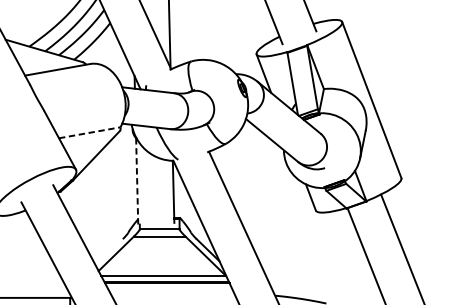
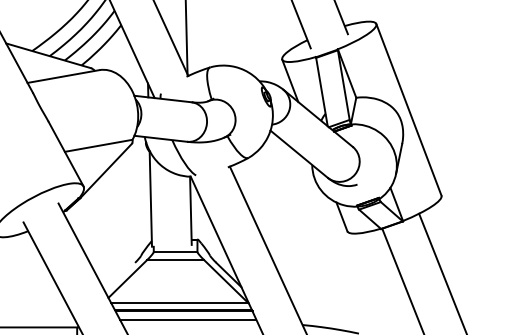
line: (90, 132) -> (99, 145), dashed -> solid
line: (136, 181) -> (150, 199), dashed -> solid
line: (171, 290) -> (188, 319), added

